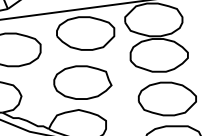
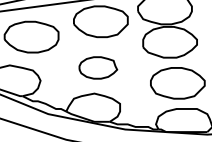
part: (83, 82) -> (98, 67), size x0.7

